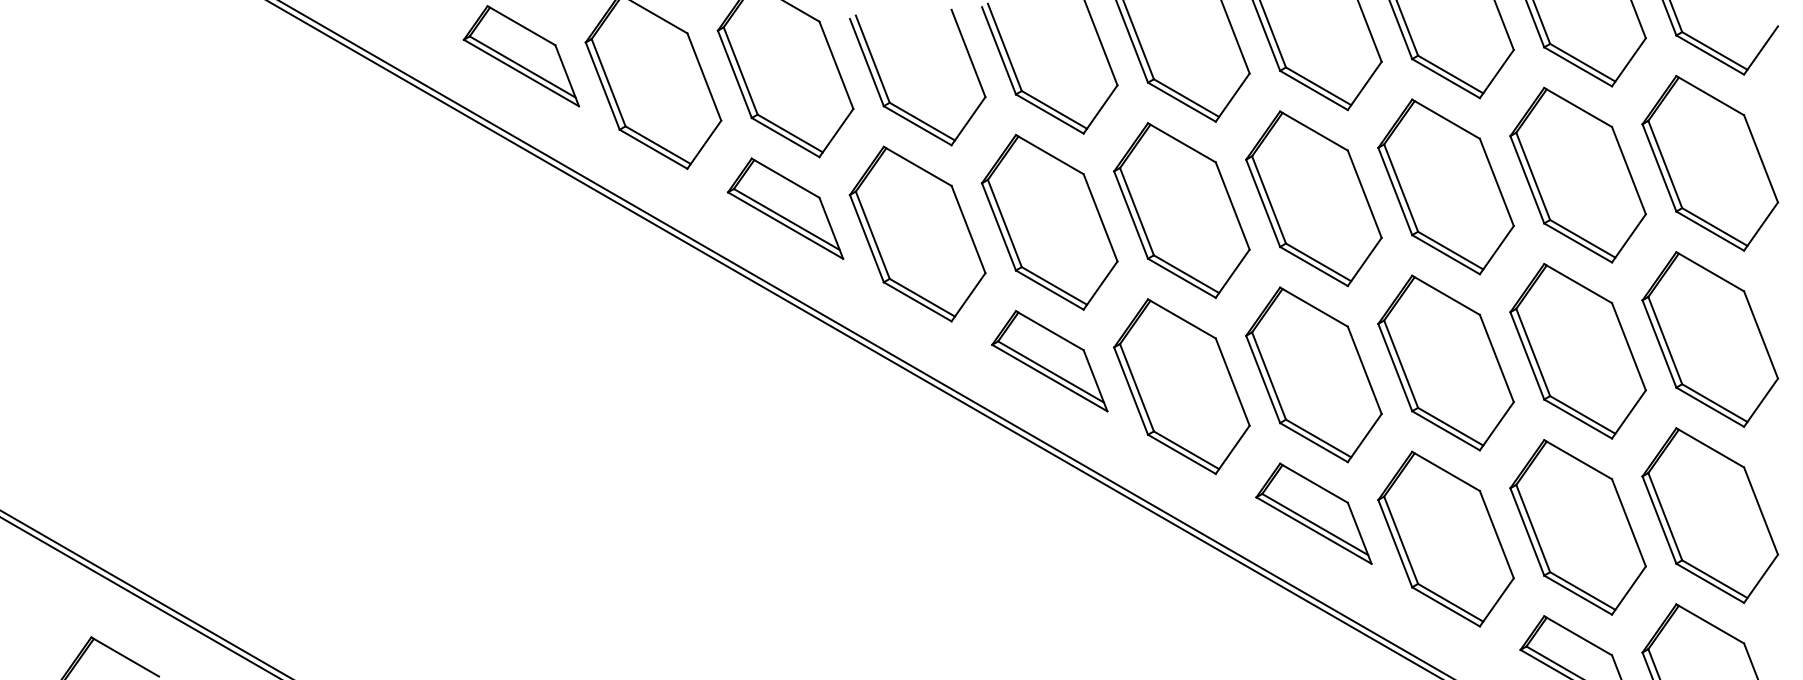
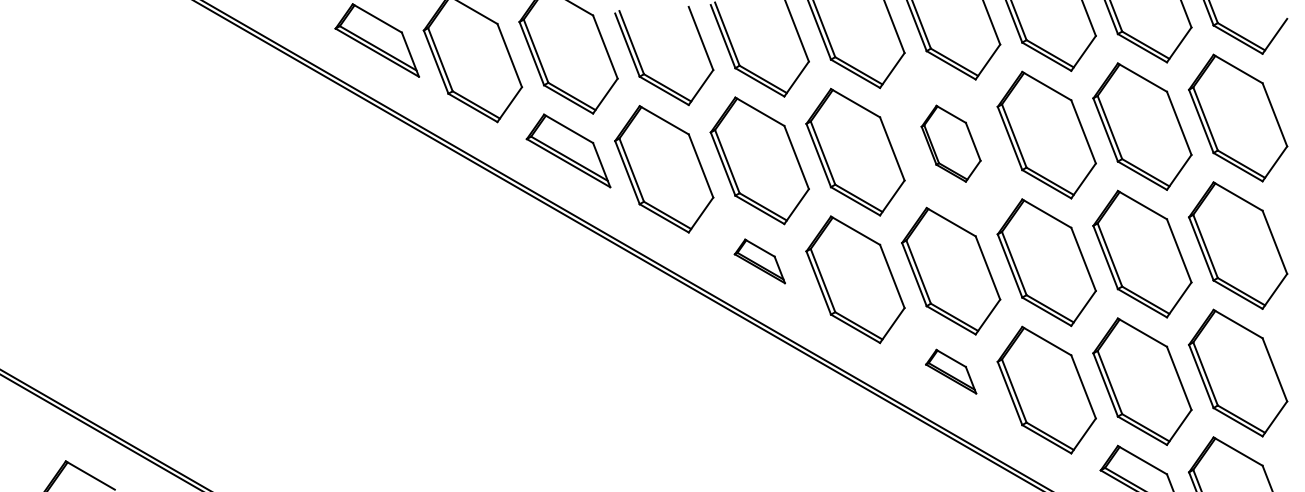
part: (1313, 198) -> (950, 143), size x0.6
part: (1049, 361) -> (759, 261), size x0.6
part: (1313, 513) -> (950, 371), size x0.6

